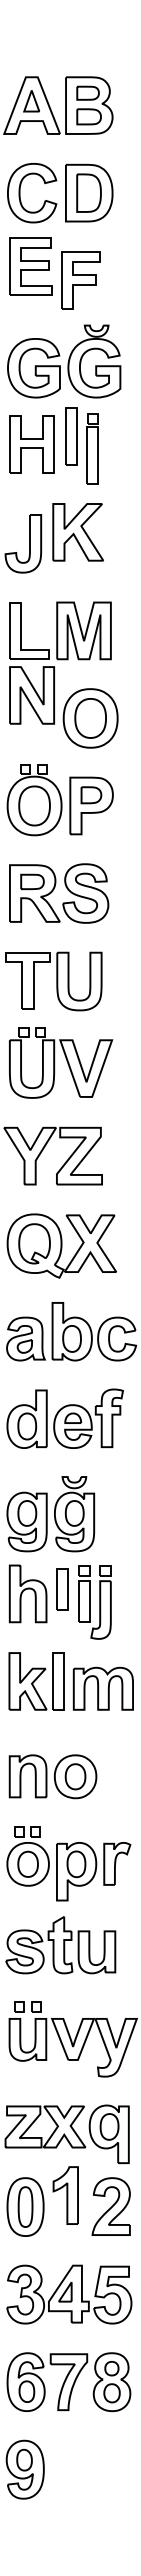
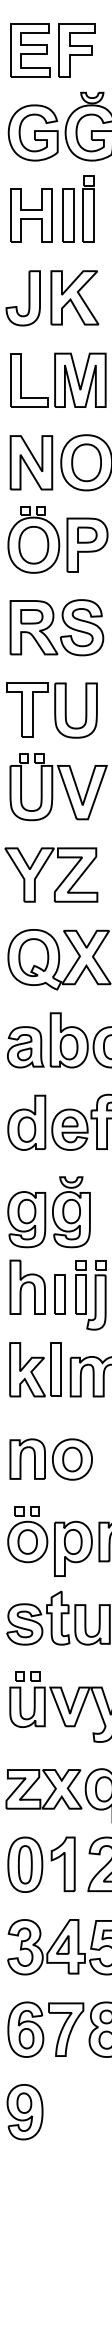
part: (30, 266) -> (29, 50), moved
part: (71, 436) -> (68, 215), moved
part: (31, 444) -> (30, 215), moved
part: (77, 532) -> (74, 298), moved
part: (31, 695) -> (30, 462), moved
part: (62, 1589) -> (60, 1294), moved
part: (65, 2195) -> (62, 1864), moved

